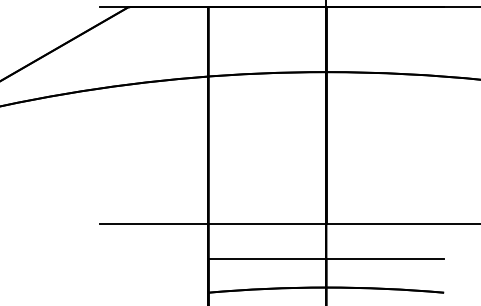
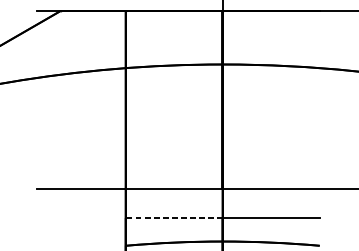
line: (267, 259) -> (174, 218), solid -> dashed

